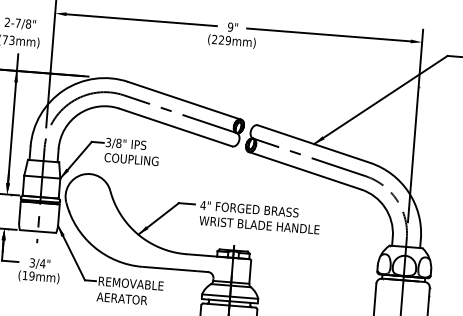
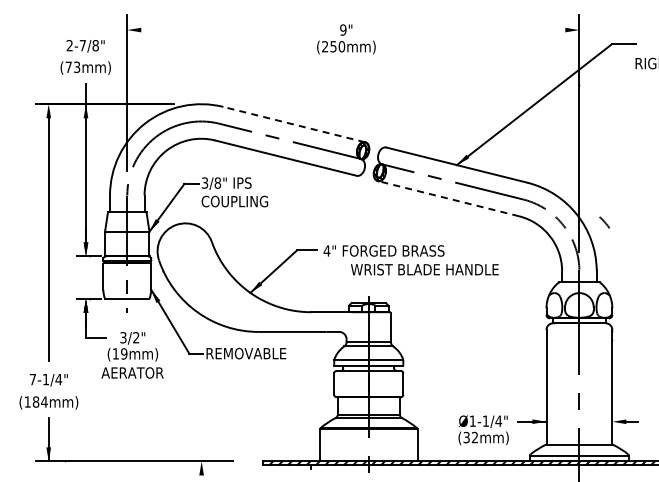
line: (141, 20) -> (233, 30), removed
line: (328, 35) -> (464, 30), removed
text: (224, 40) -> (337, 46), (229mm) -> (250mm)
line: (184, 100) -> (293, 124), solid -> dashed
line: (305, 170) -> (448, 198), solid -> dashed
line: (430, 200) -> (604, 222), added
text: (259, 225) -> (424, 269), moved
text: (42, 263) -> (135, 337), 3/4" -> 3/2"
text: (121, 298) -> (132, 372), moved

